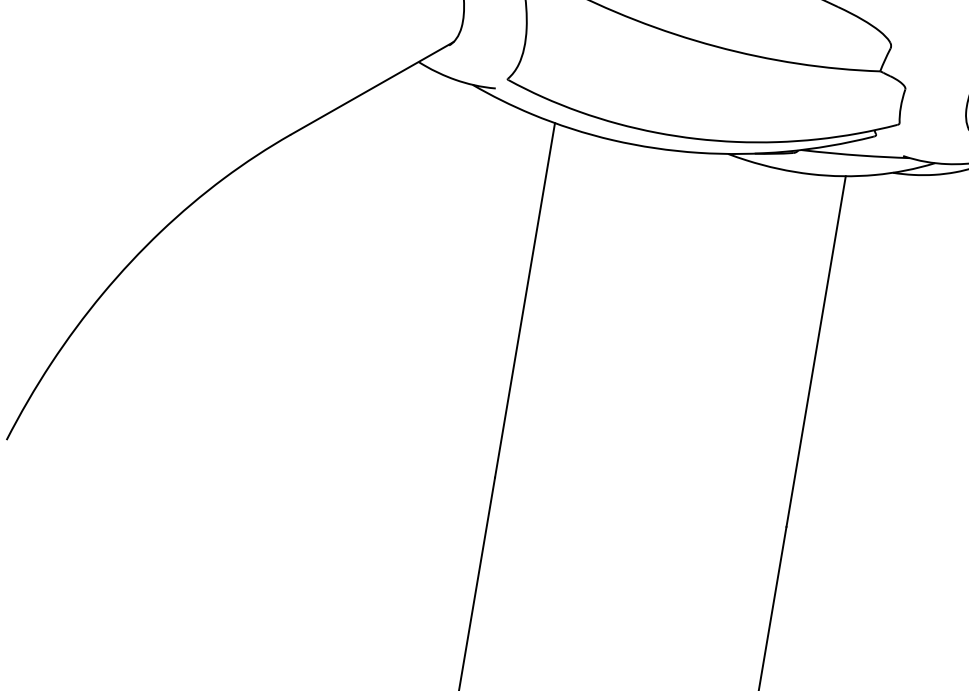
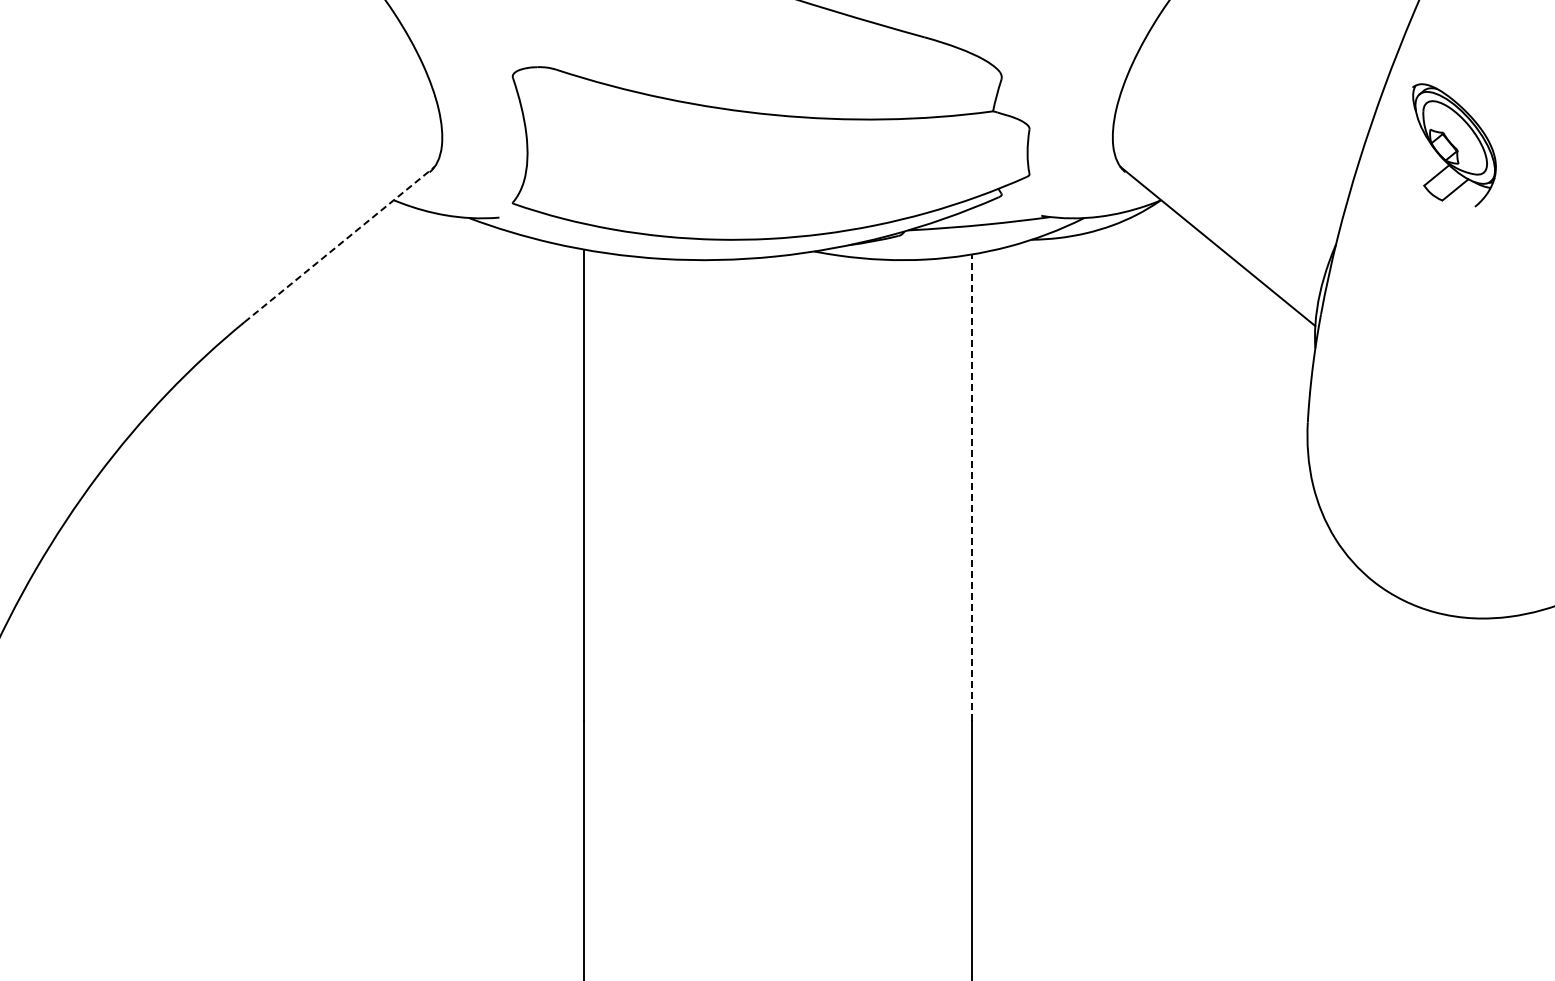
line: (372, 88) -> (339, 244), solid -> dashed
line: (816, 351) -> (971, 487), solid -> dashed

